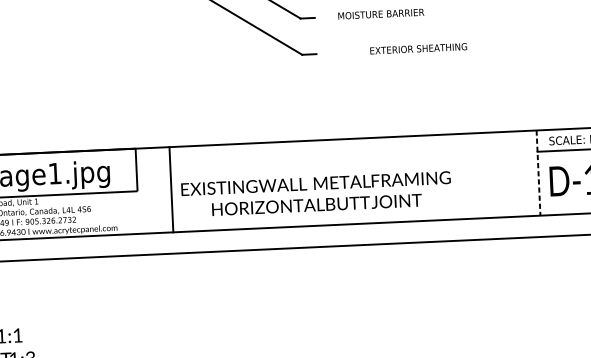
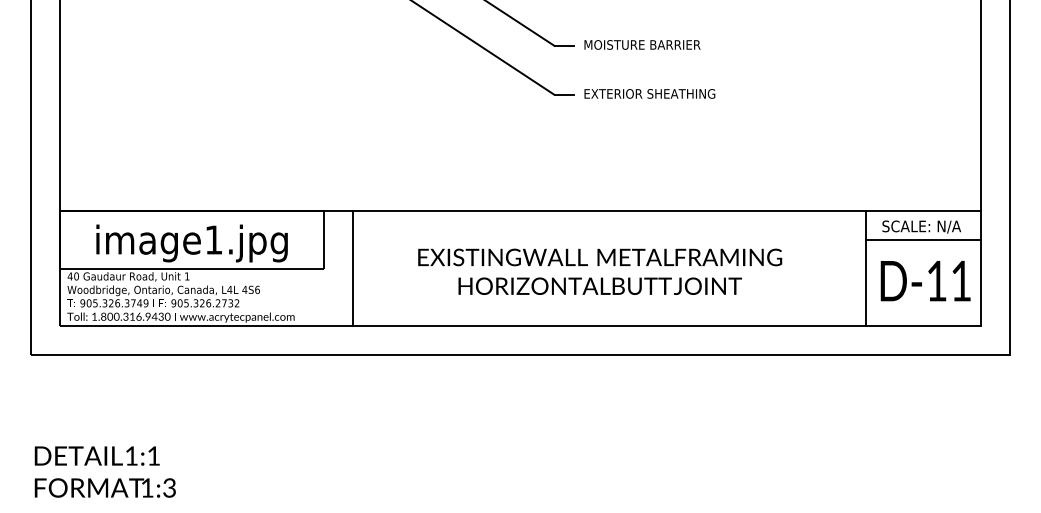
text: (381, 13) -> (642, 44), moved
text: (418, 48) -> (649, 93), moved
line: (538, 172) -> (865, 268), dashed -> solid
line: (171, 189) -> (352, 268), moved
text: (316, 194) -> (600, 271), moved

